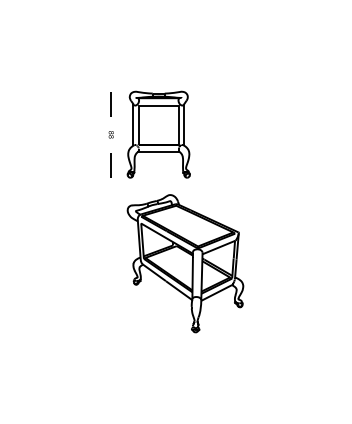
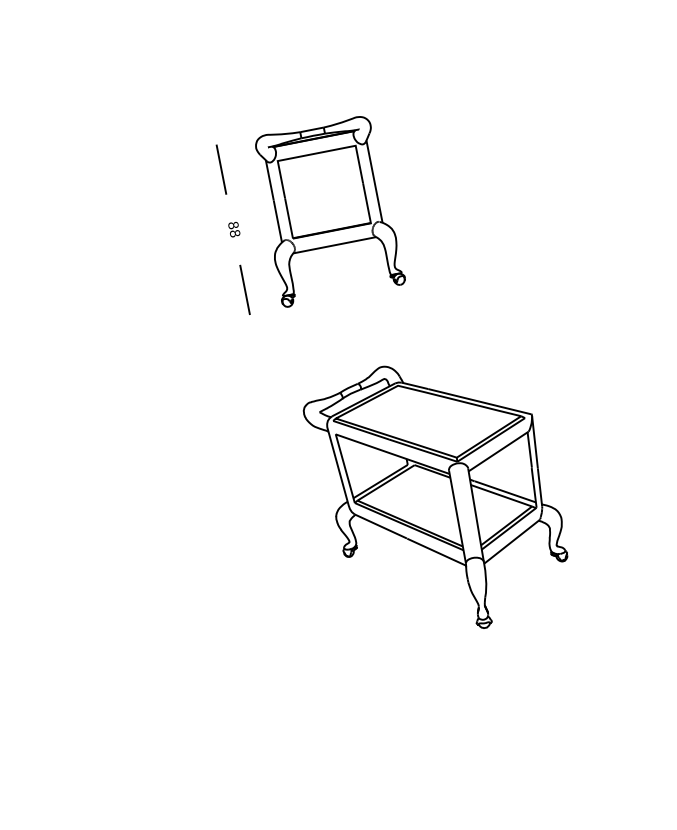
part: (185, 263) -> (438, 496), moved

